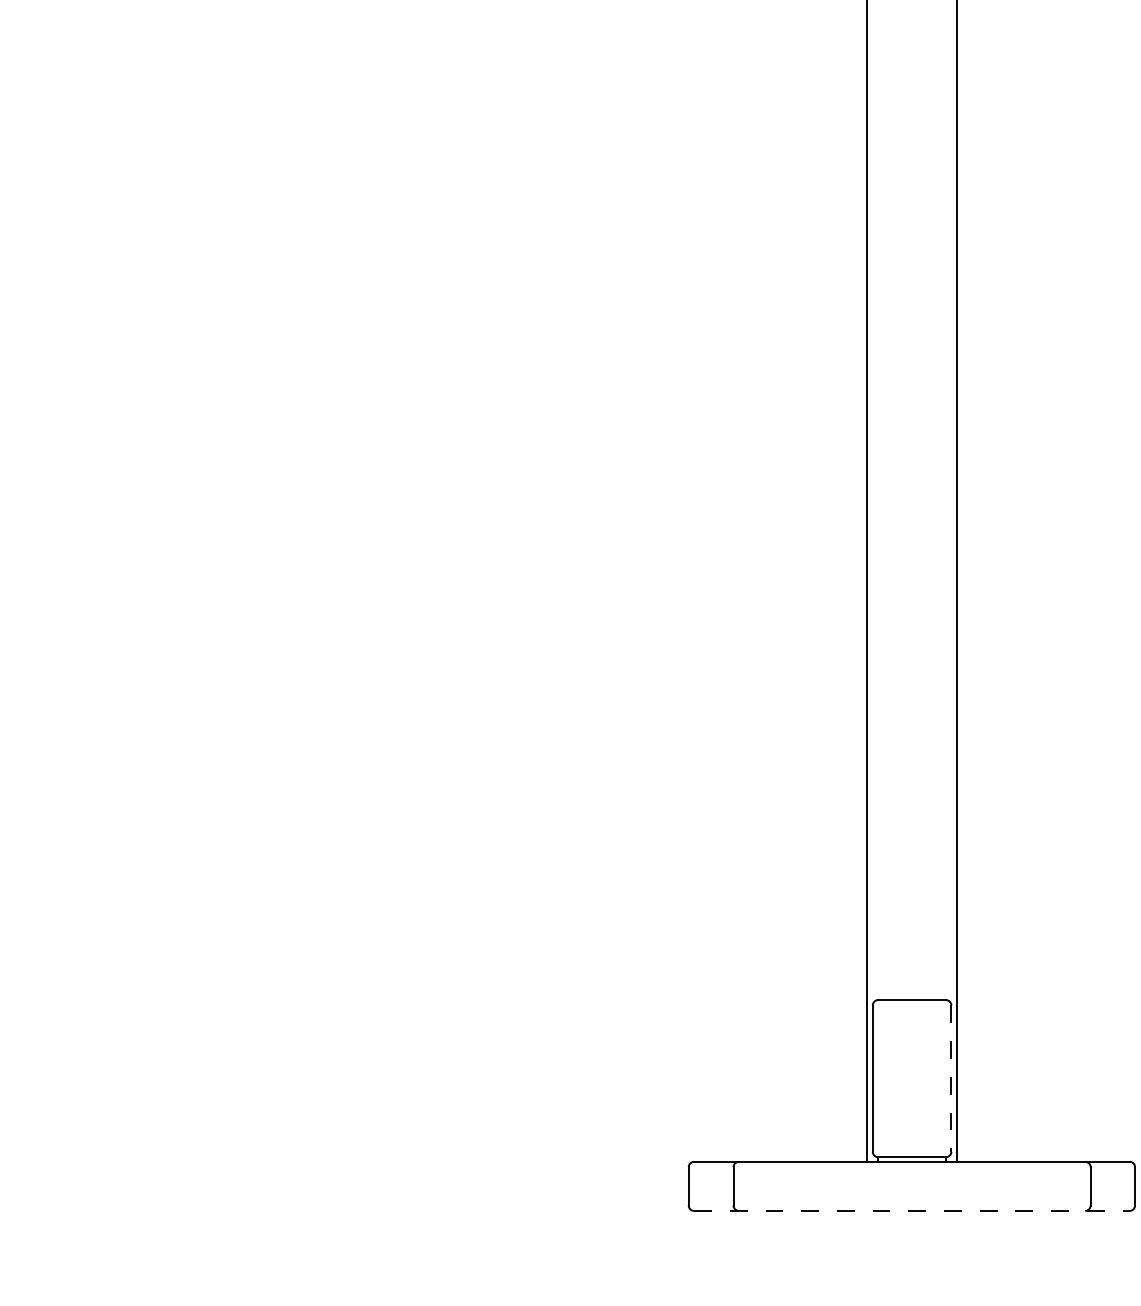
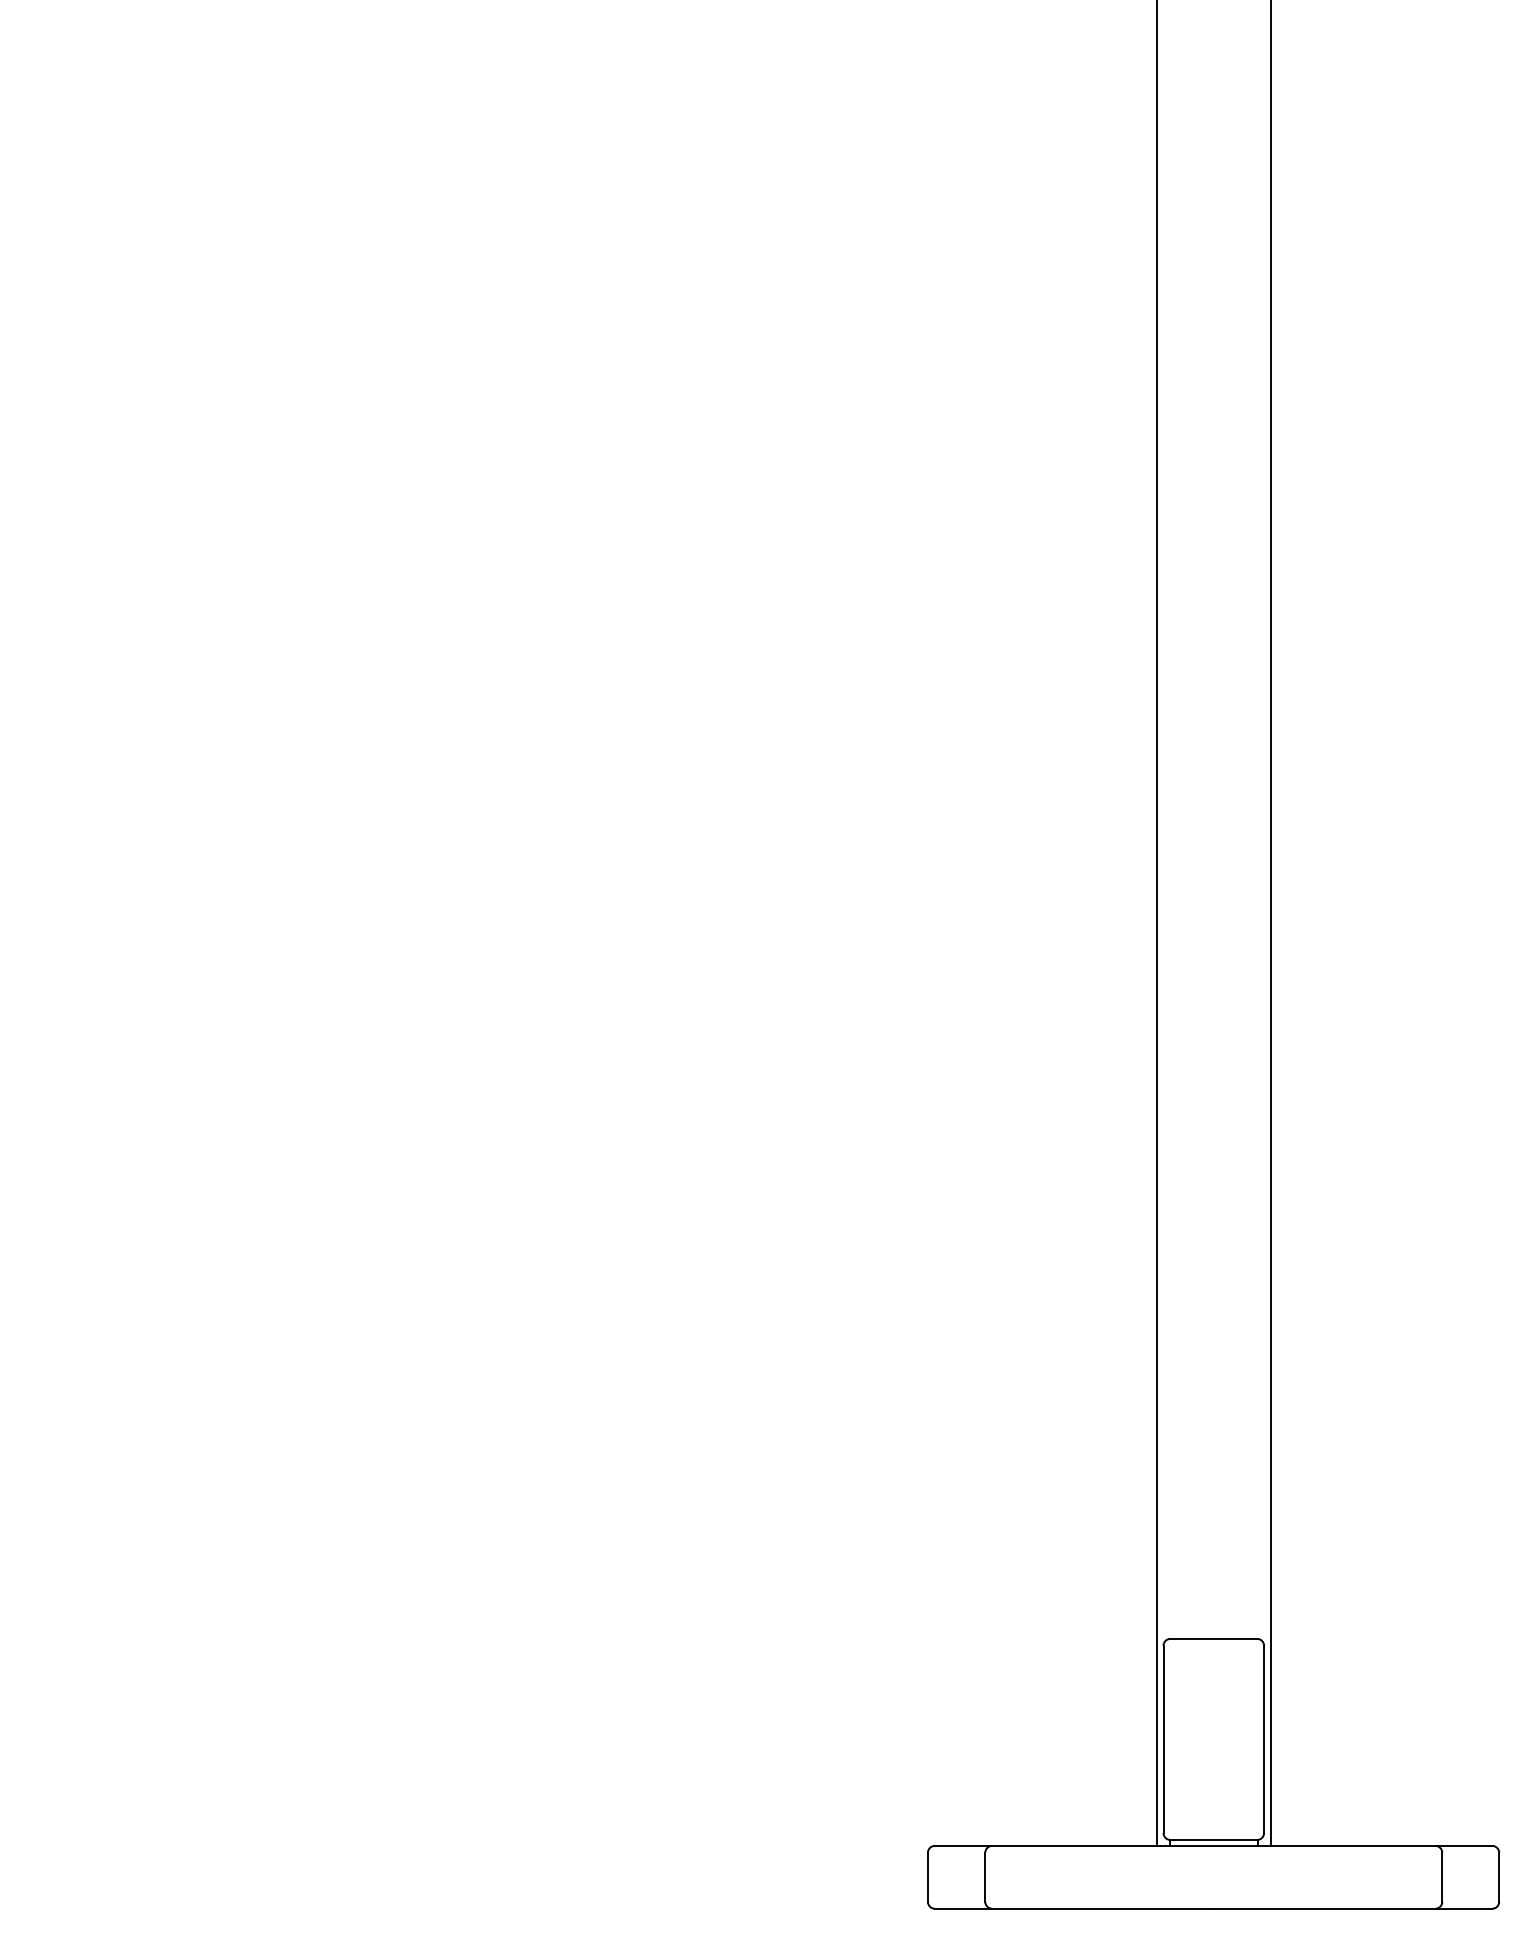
line: (951, 1078) -> (1264, 1739), dashed -> solid
line: (911, 1210) -> (1213, 1908), dashed -> solid

